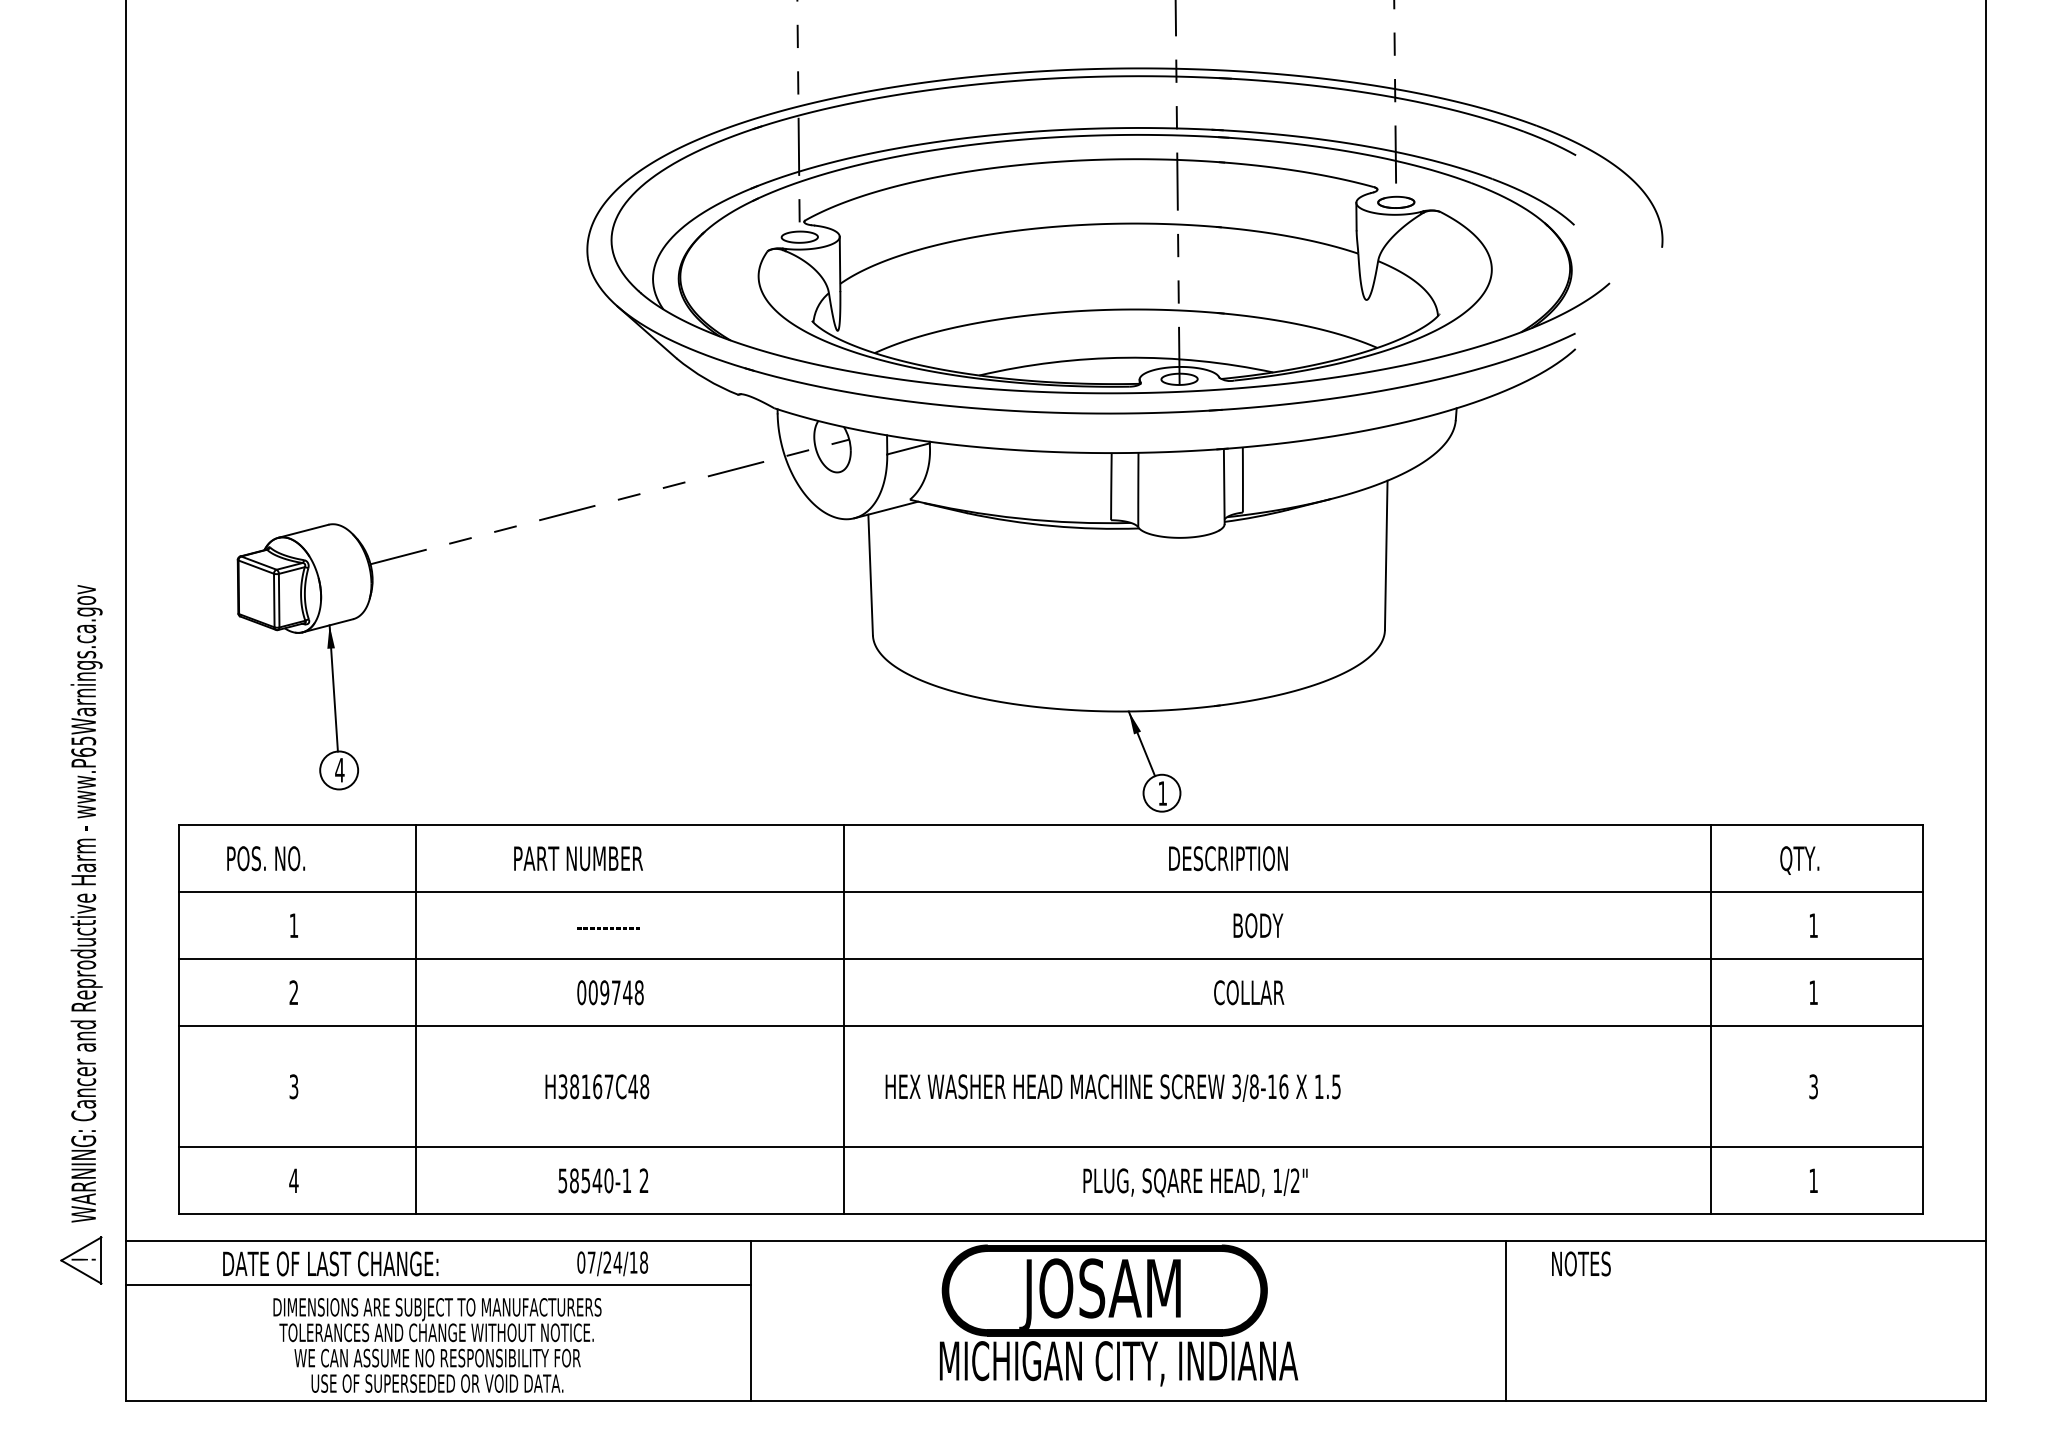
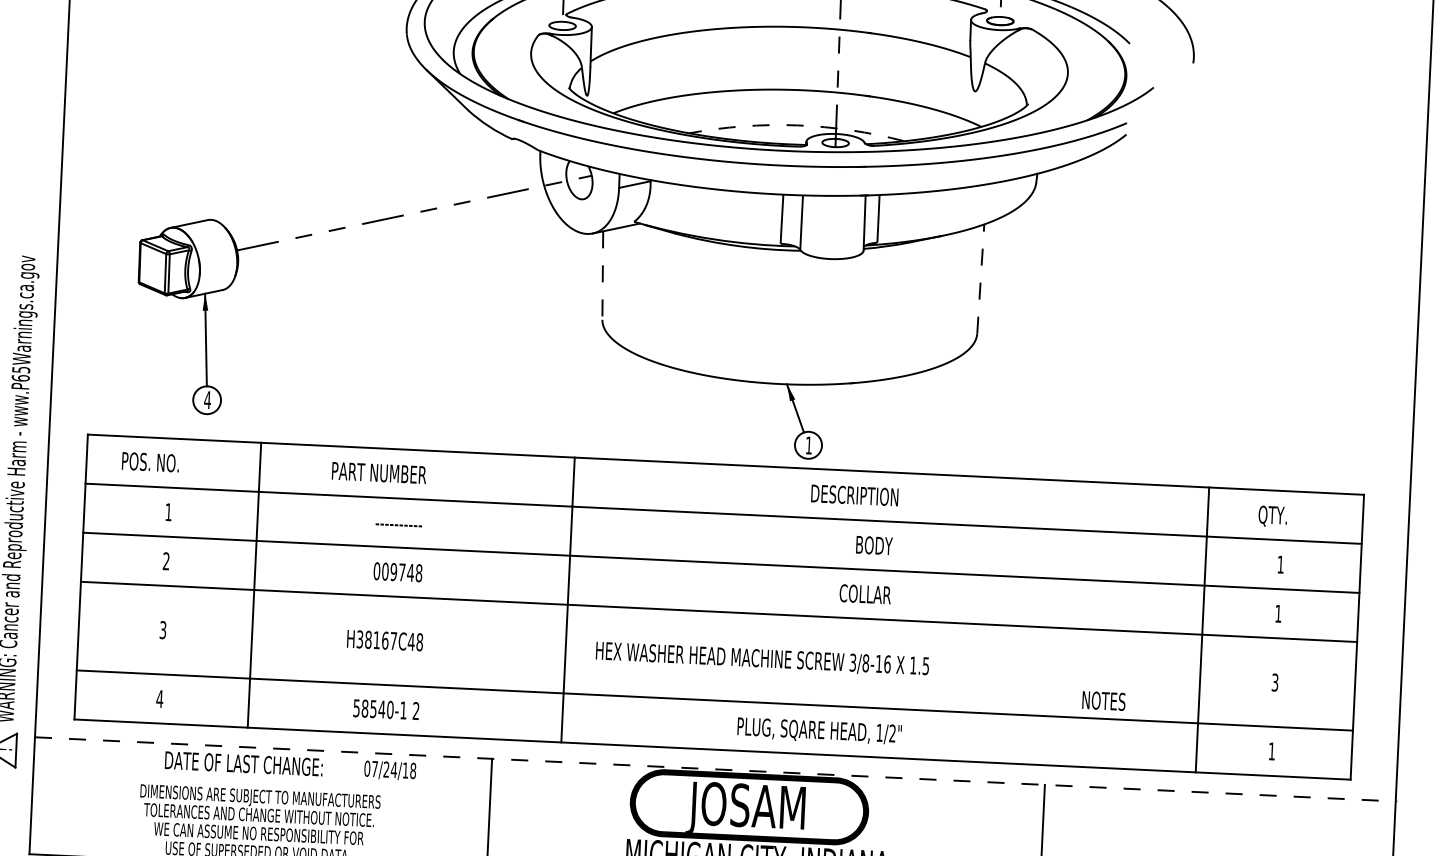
arc: (1126, 357) -> (797, 125), solid -> dashed
line: (1386, 555) -> (980, 279), solid -> dashed
line: (870, 575) -> (602, 275), solid -> dashed
line: (1055, 1241) -> (715, 769), solid -> dashed
text: (330, 1263) -> (243, 763), moved
text: (1581, 1263) -> (1104, 700), moved
line: (438, 1284) -> (262, 779), removed

